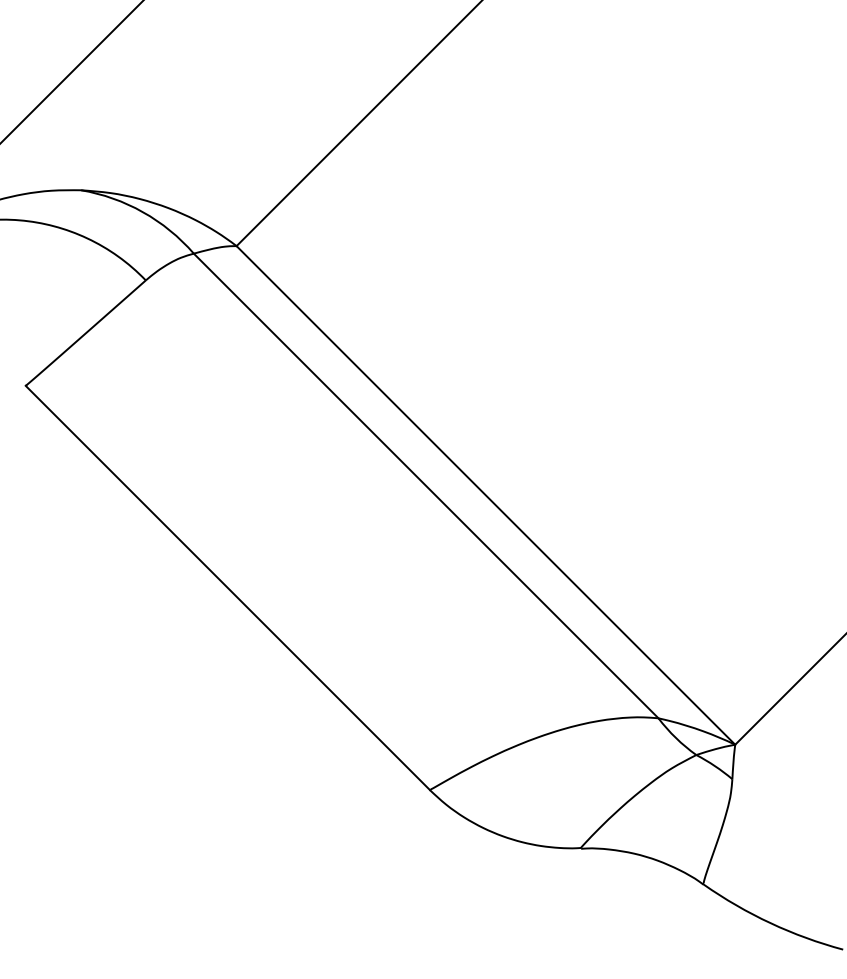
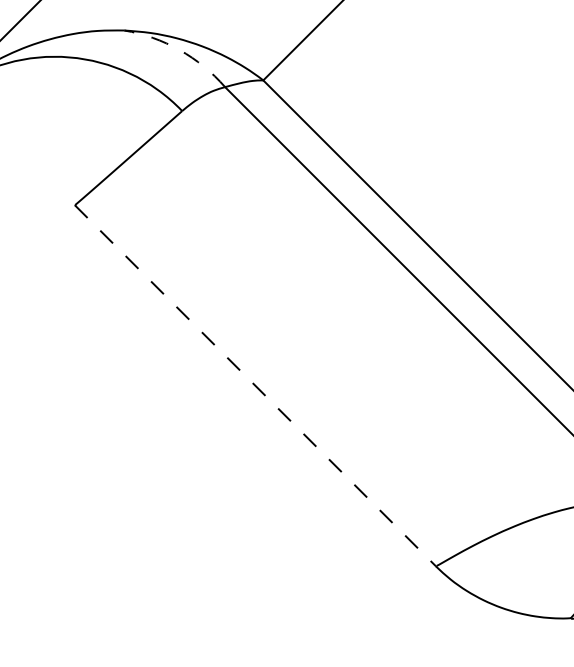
arc: (142, 212) -> (179, 50), solid -> dashed
line: (227, 587) -> (255, 385), solid -> dashed

